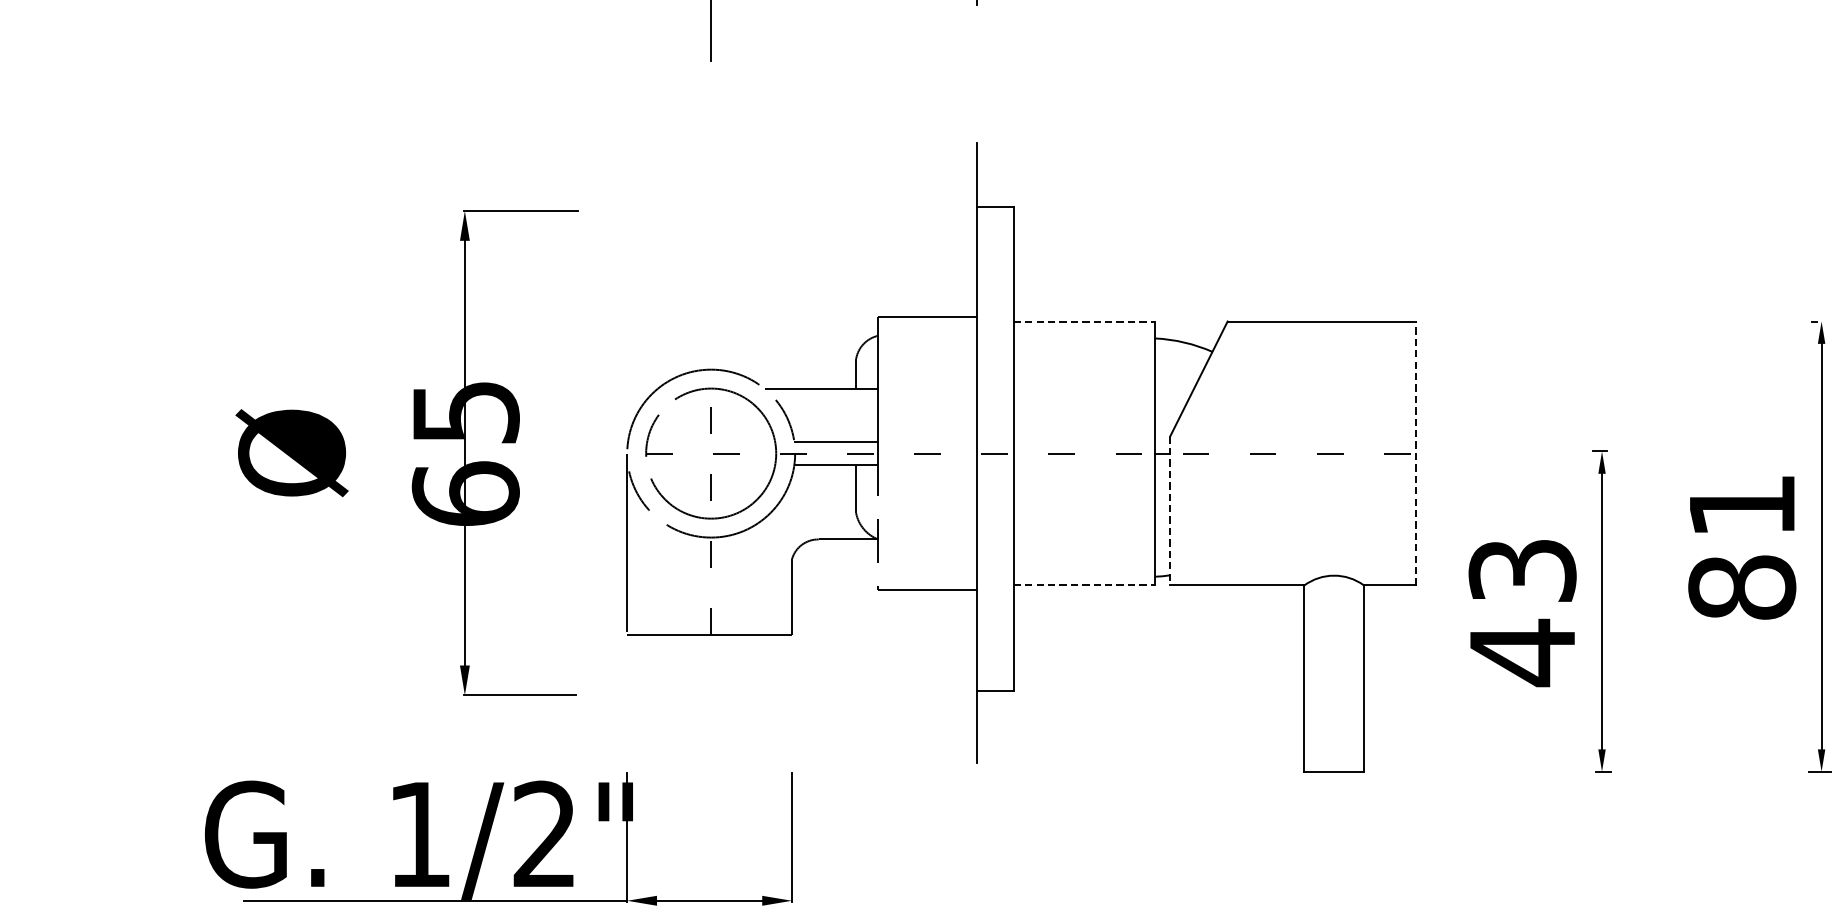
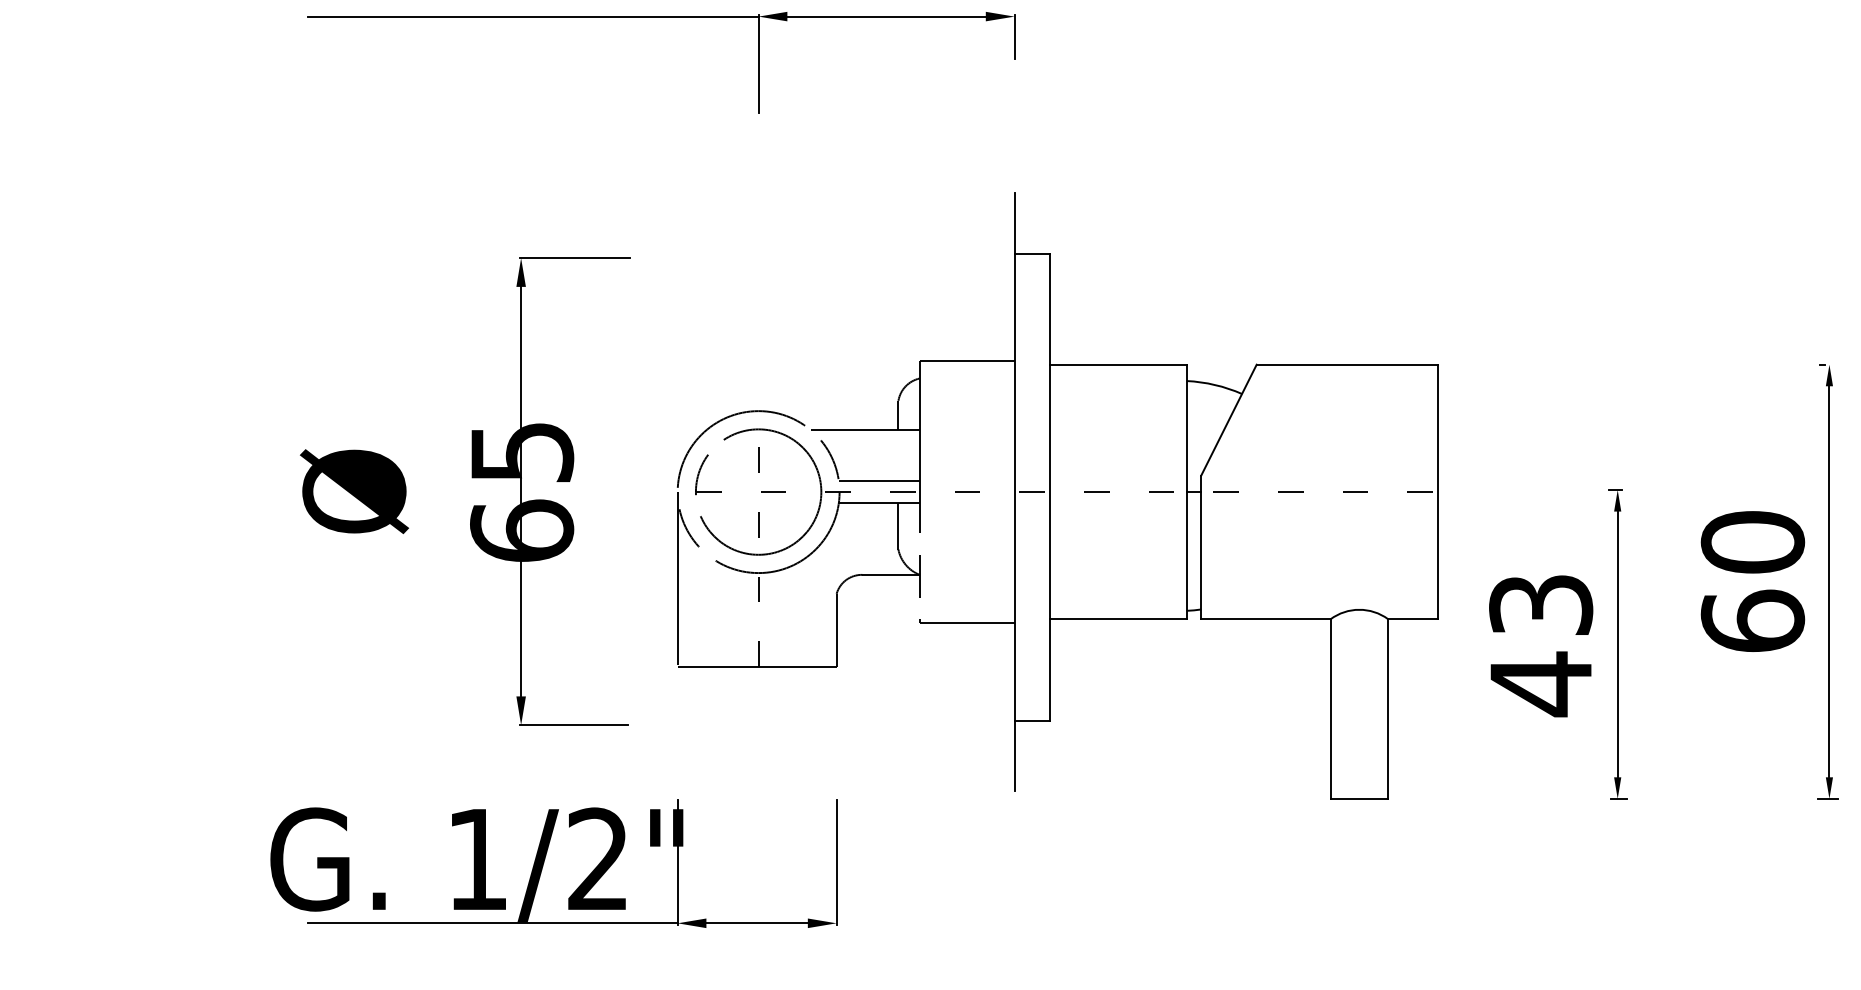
line: (1085, 321) -> (1119, 364), dashed -> solid
line: (1416, 452) -> (1438, 491), dashed -> solid
line: (1170, 511) -> (1201, 547), dashed -> solid
text: (1741, 546) -> (1752, 581), 81 -> 60
line: (1085, 585) -> (1119, 619), dashed -> solid

